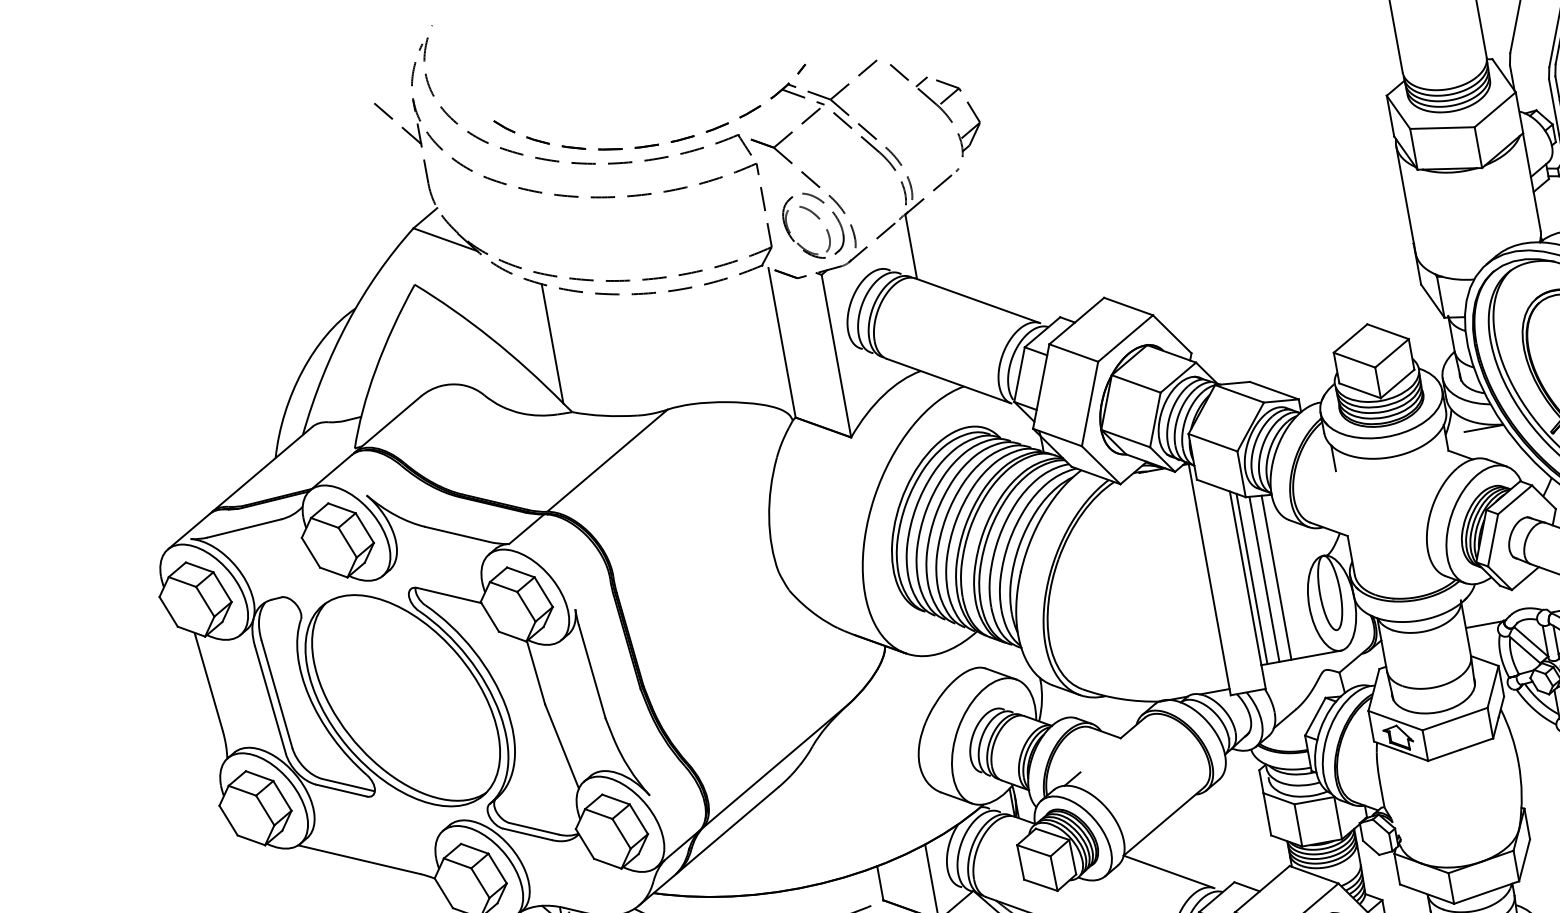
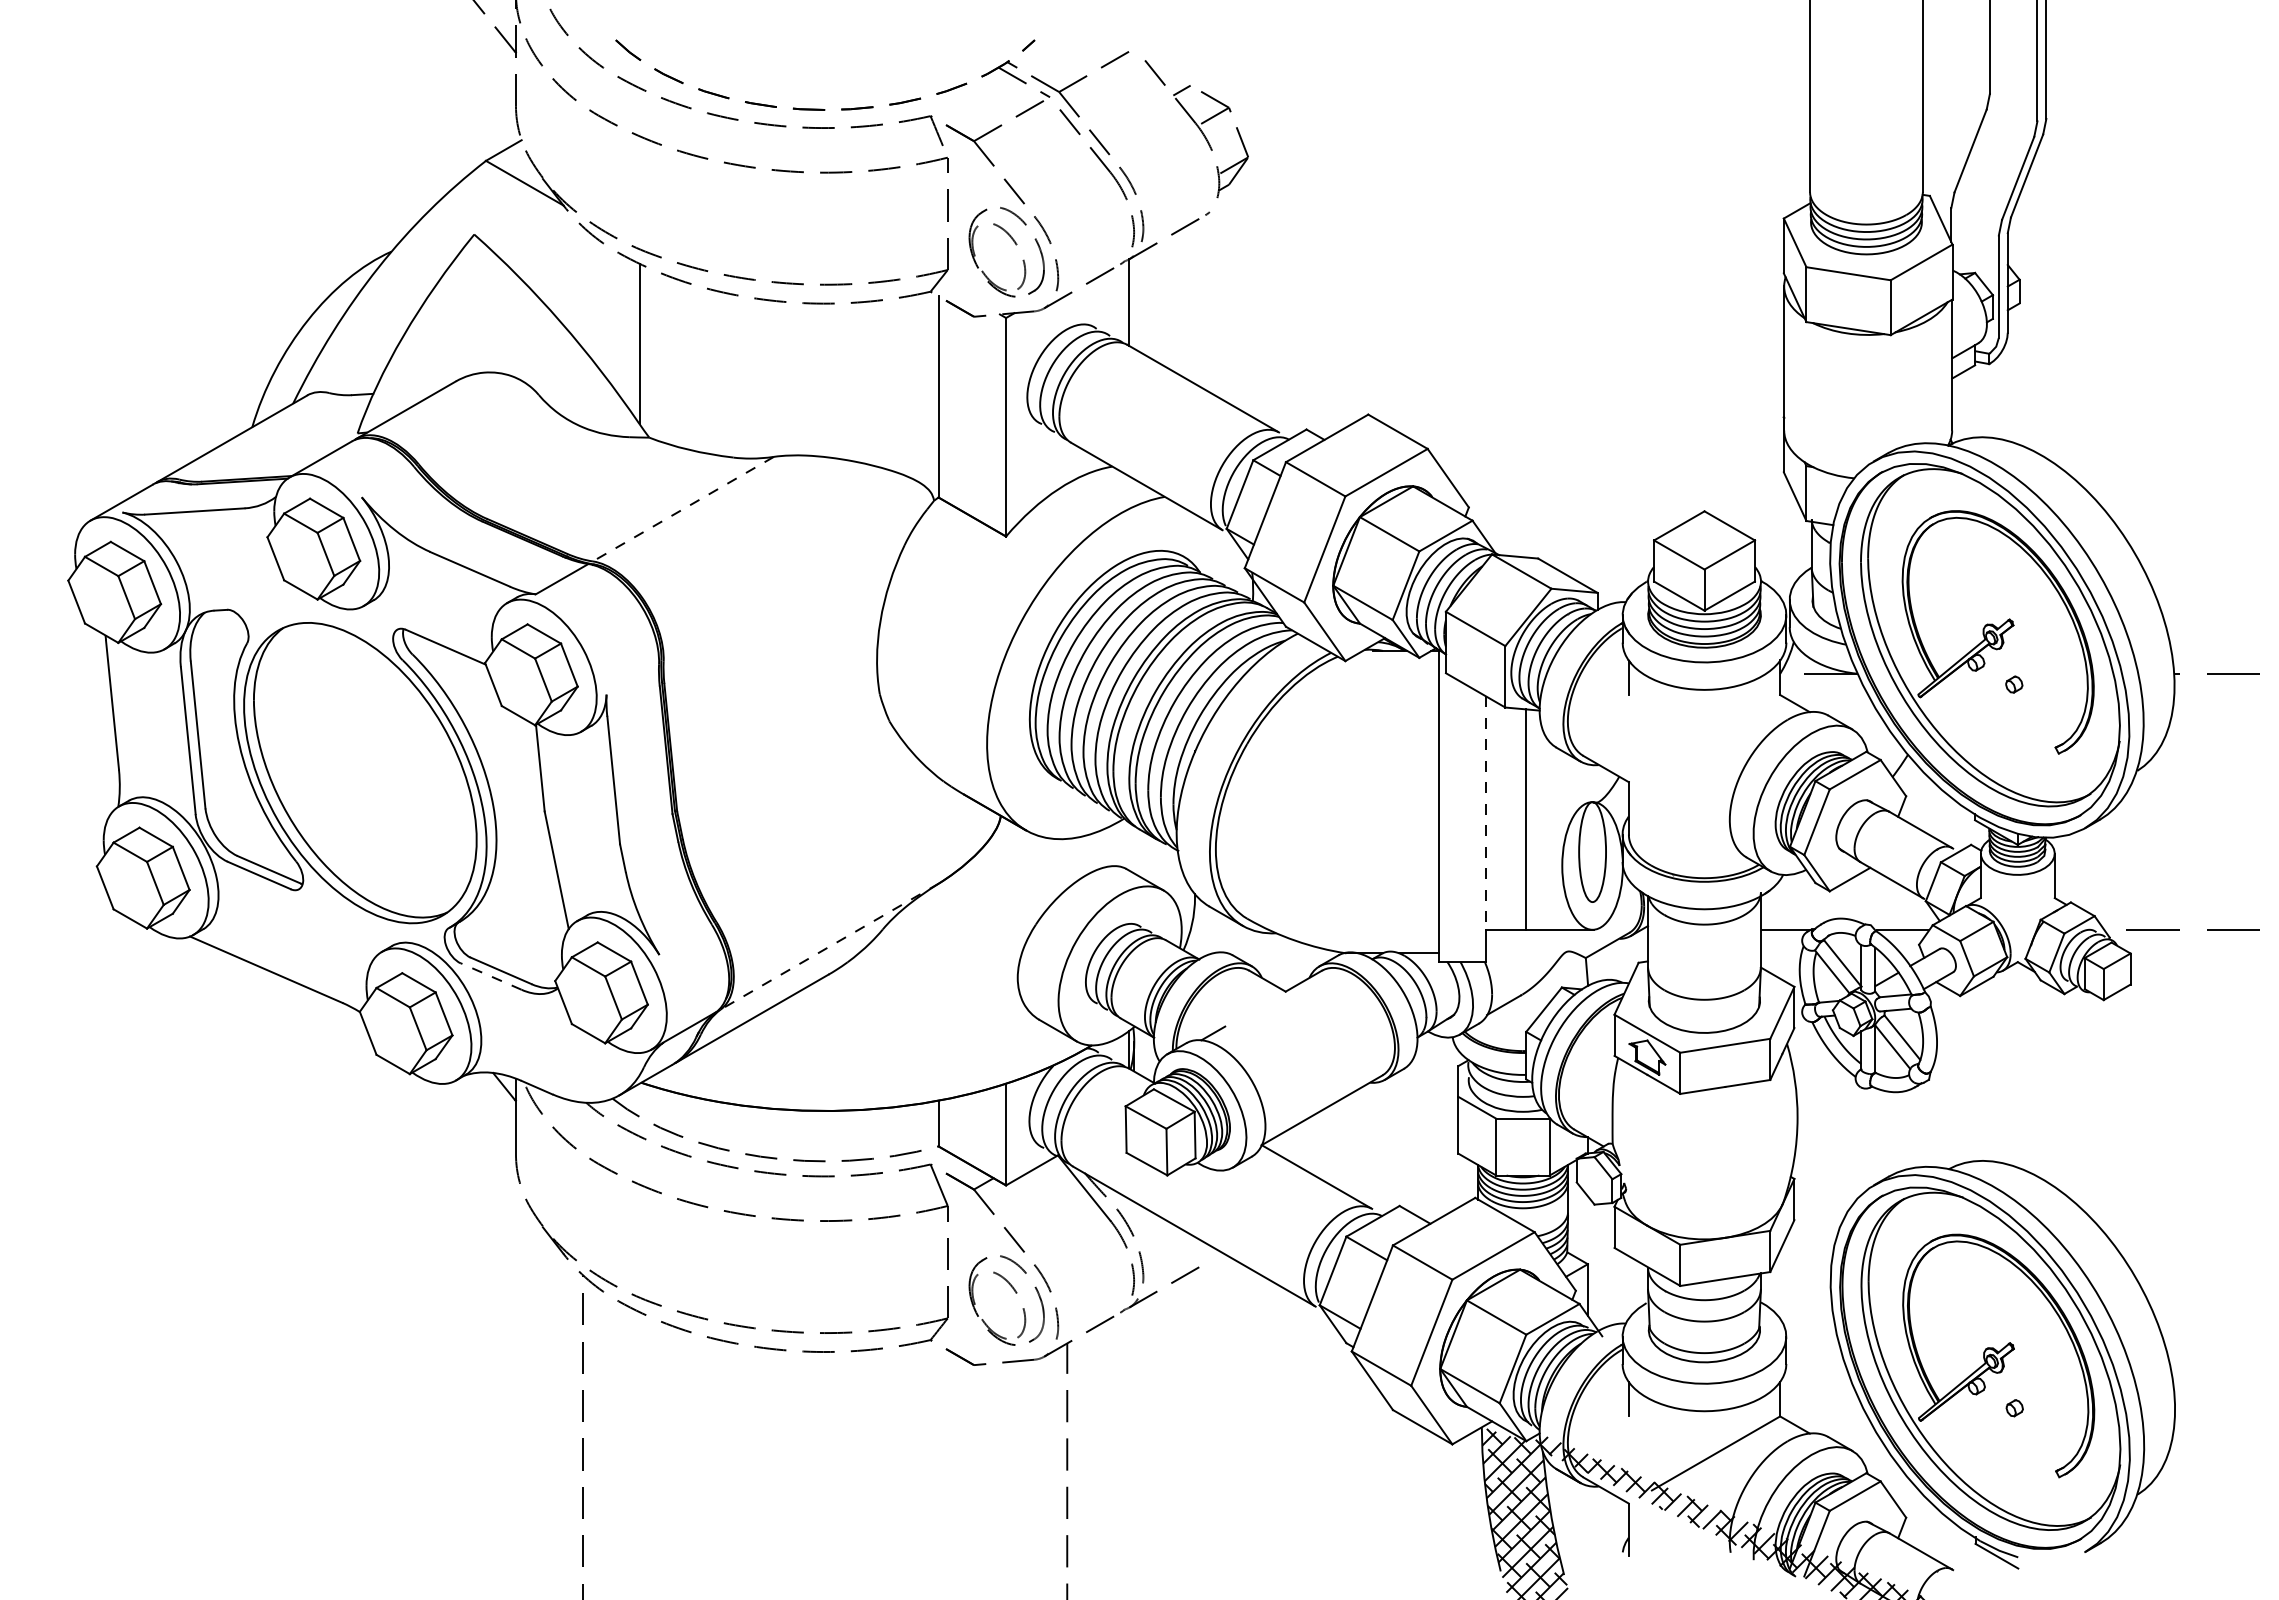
line: (607, 460) -> (683, 509), solid -> dashed
line: (1246, 578) -> (1486, 813), solid -> dashed
line: (1252, 578) -> (1494, 815), removed
line: (1264, 579) -> (1510, 818), removed
line: (775, 766) -> (829, 946), solid -> dashed
line: (527, 834) -> (490, 976), solid -> dashed

